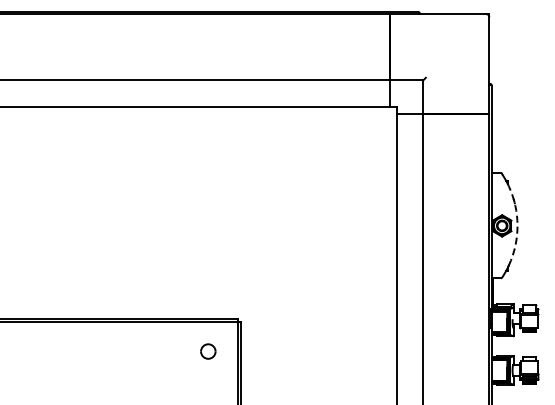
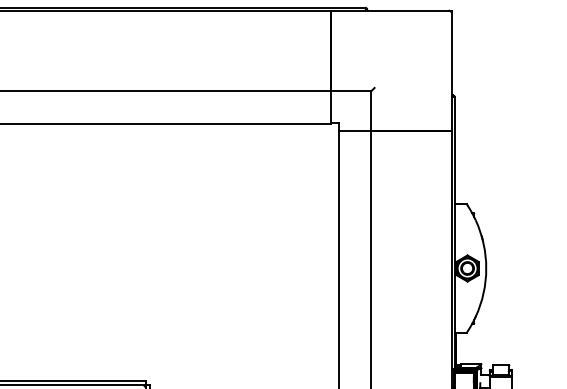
arc: (517, 225) -> (486, 268), dashed -> solid

